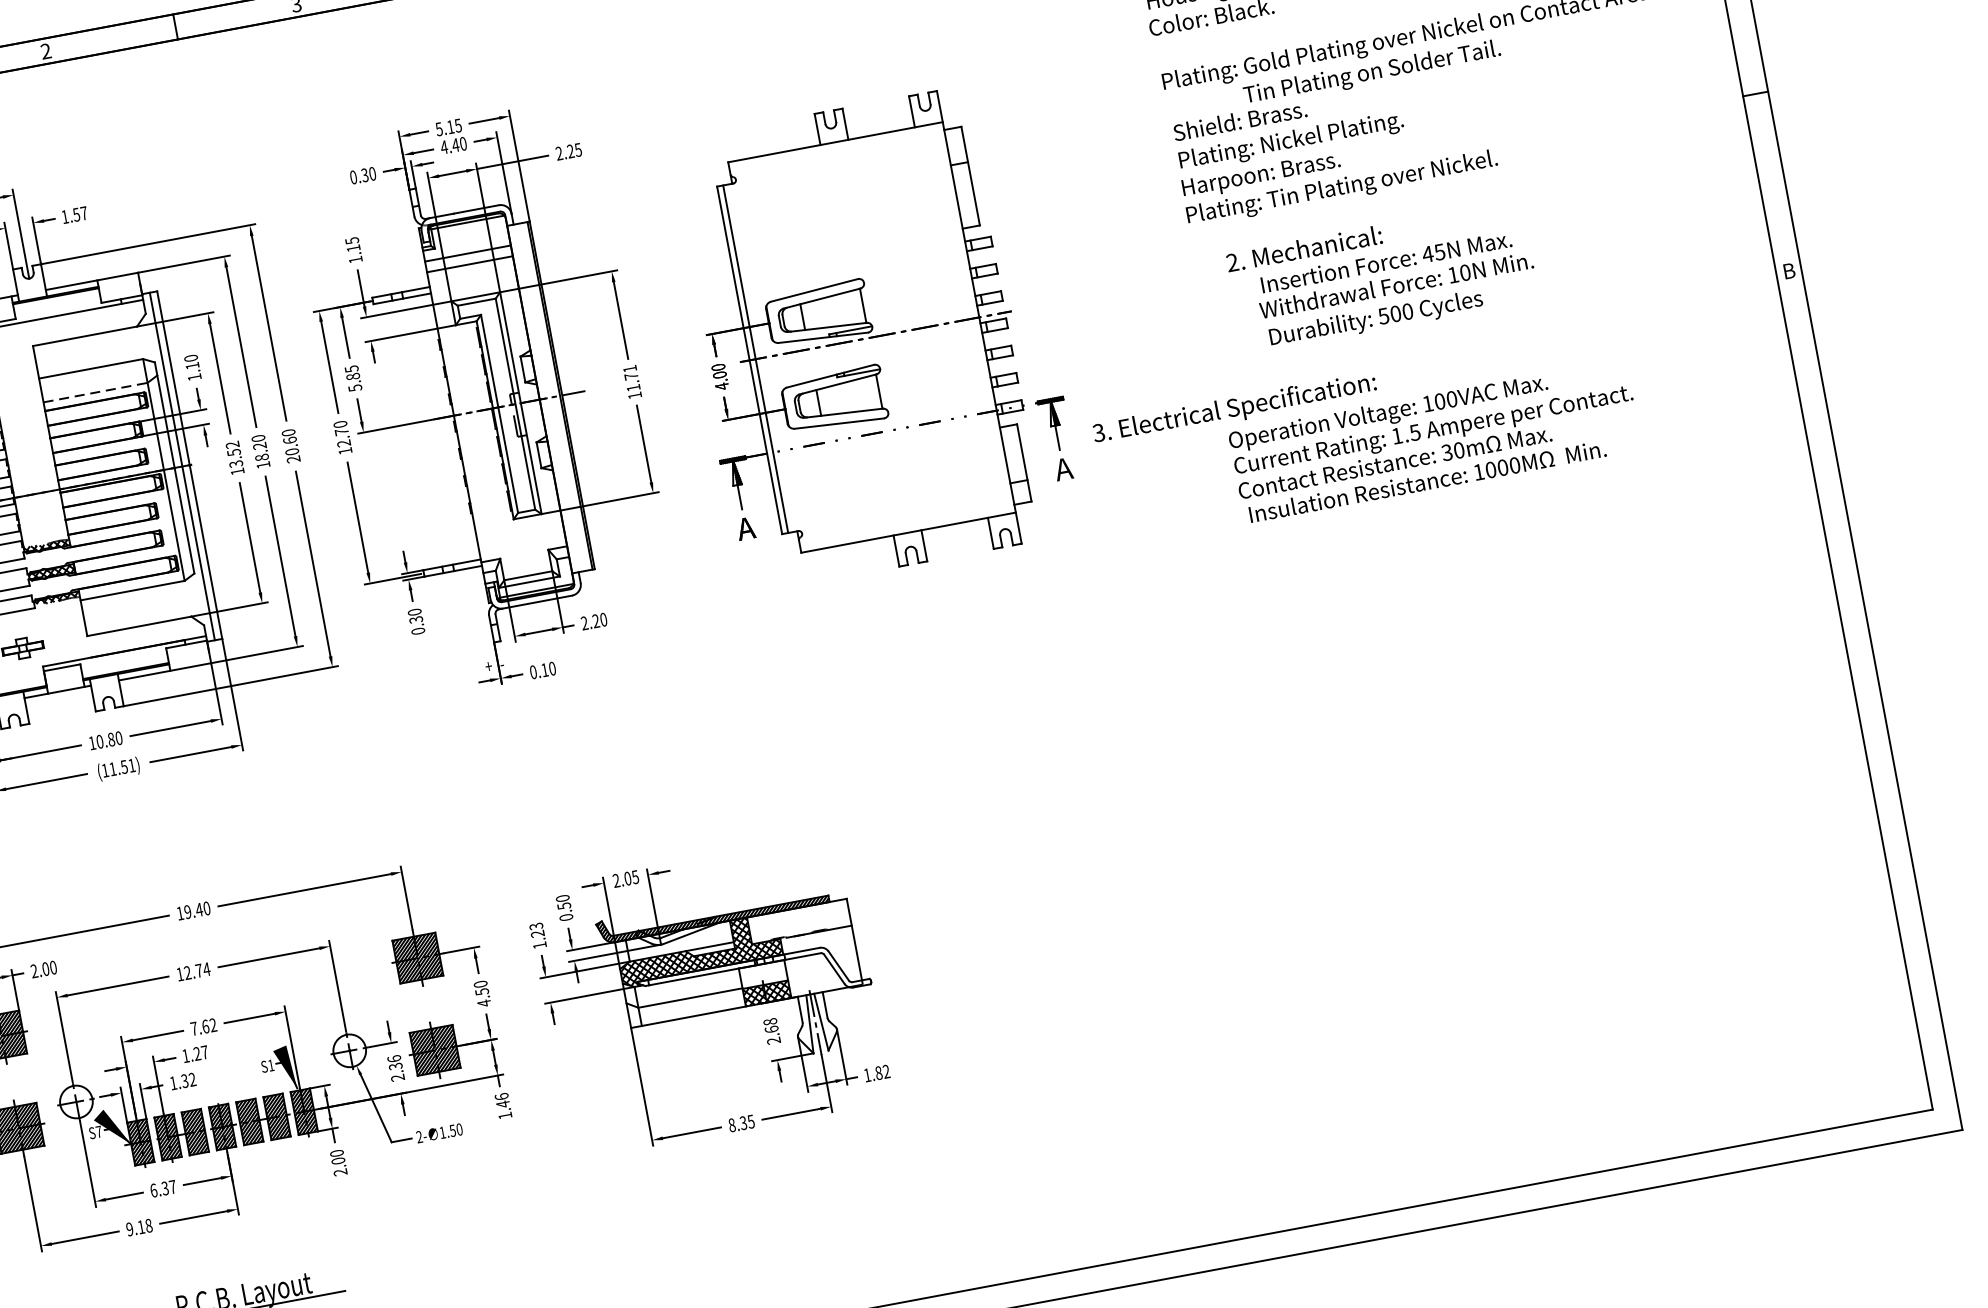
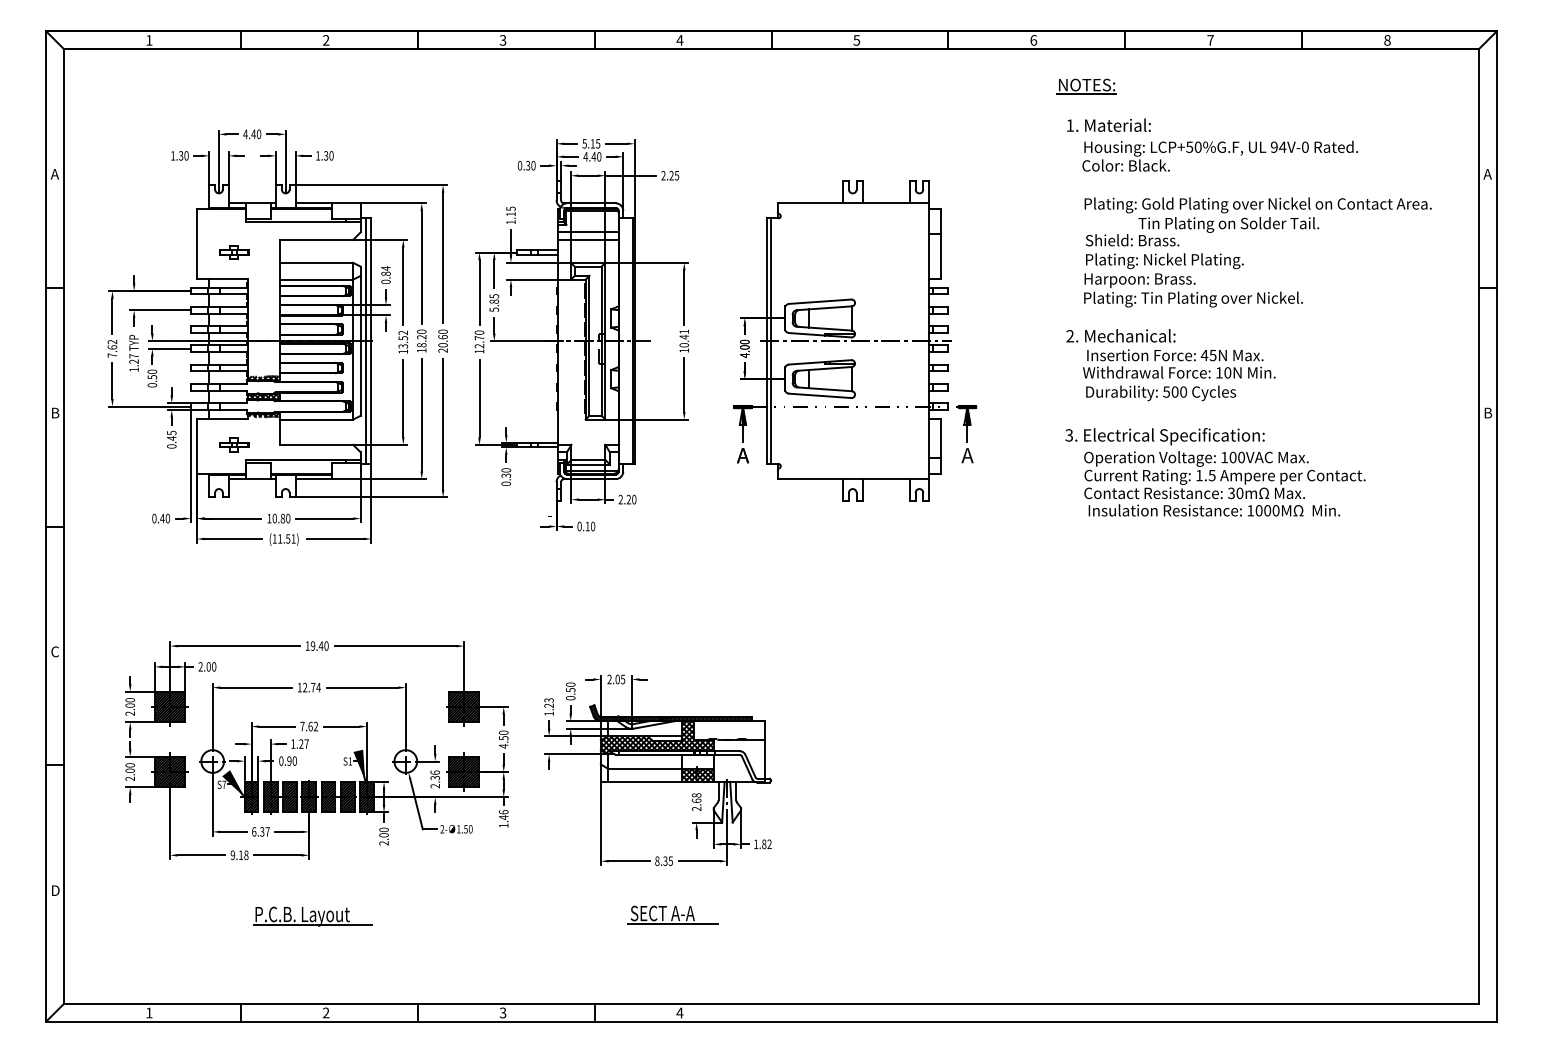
text: (79, 213) -> (328, 155), 1.57 -> 1.30
text: (1382, 277) -> (1170, 365), moved
text: (192, 368) -> (385, 275), 1.10 -> 0.84
text: (632, 381) -> (684, 340), 11.71 -> 10.41
line: (95, 392) -> (316, 279), dashed -> solid
text: (1234, 409) -> (1164, 436), moved
text: (182, 1080) -> (287, 760), 1.32 -> 0.90
part: (767, 1196) -> (672, 914), added

